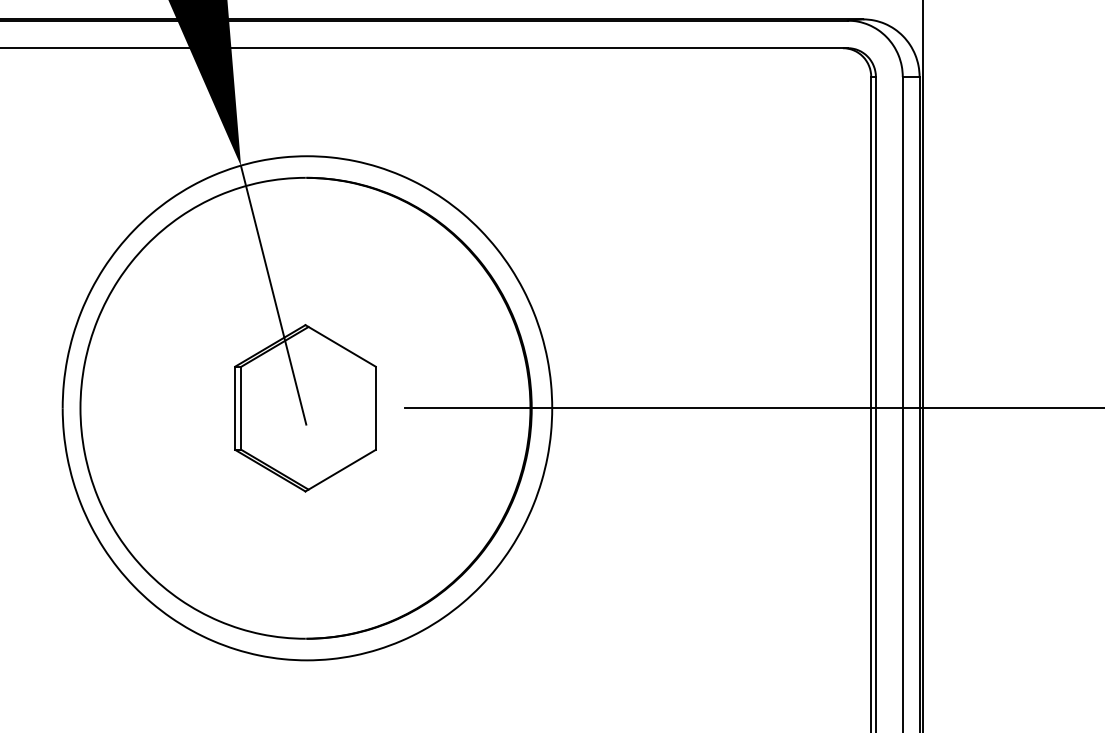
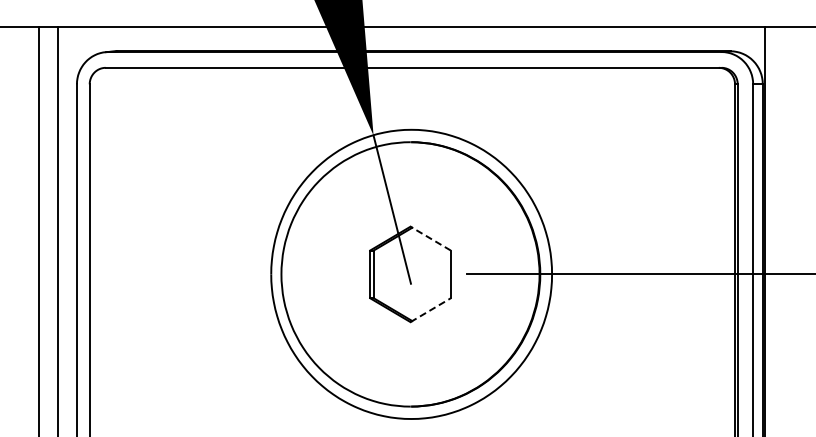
line: (340, 345) -> (430, 238), solid -> dashed
line: (342, 469) -> (431, 309), solid -> dashed

